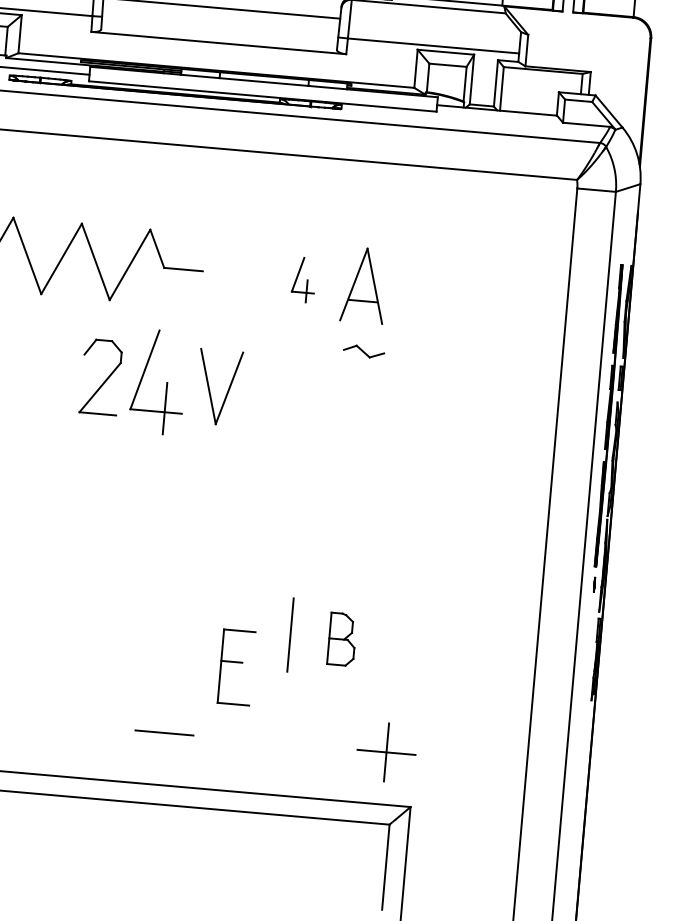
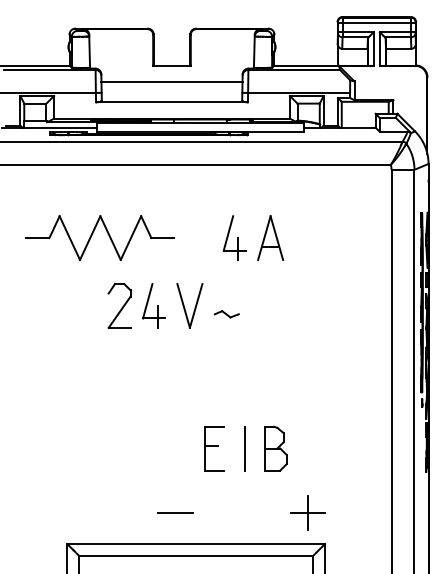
part: (303, 279) -> (234, 237), size x1.67
part: (363, 351) -> (226, 314), moved
part: (157, 381) -> (153, 305), size x0.71
part: (341, 639) -> (275, 448), size x1.43
part: (236, 667) -> (214, 448), moved

